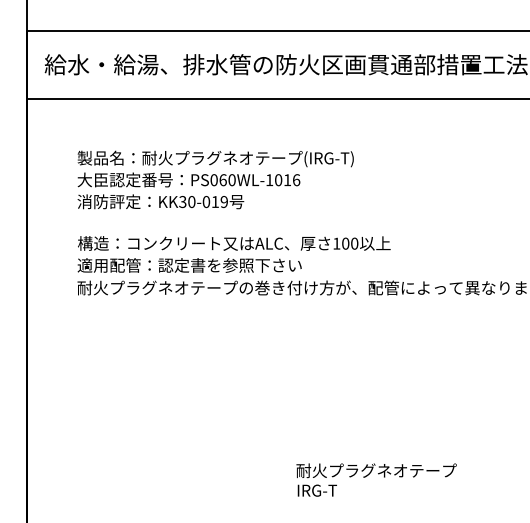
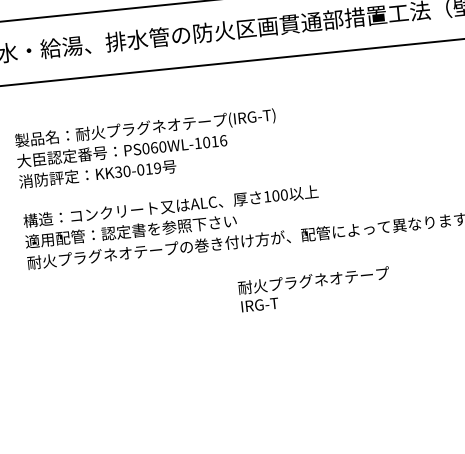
text: (376, 479) -> (314, 288), moved

